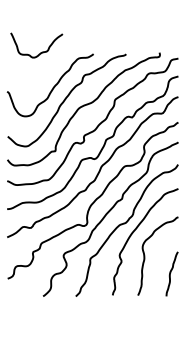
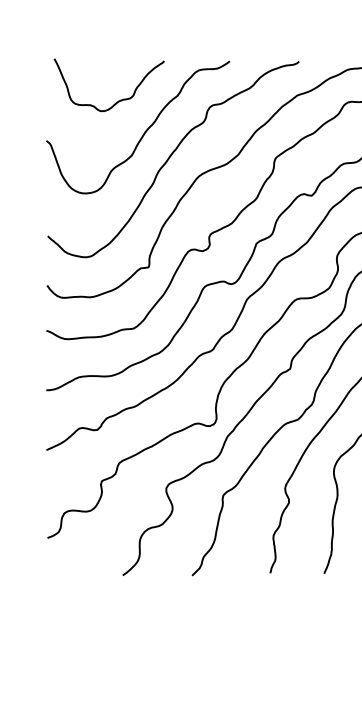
curve: (40, 52) -> (117, 100), moved

